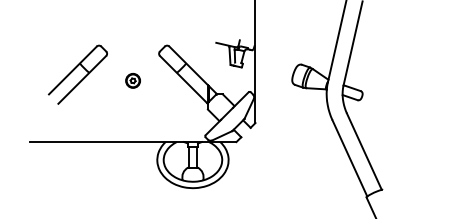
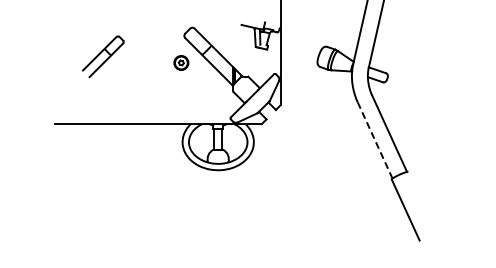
part: (78, 74) -> (103, 56), size x0.7
part: (133, 80) -> (181, 62), moved
line: (350, 158) -> (375, 140), solid -> dashed

